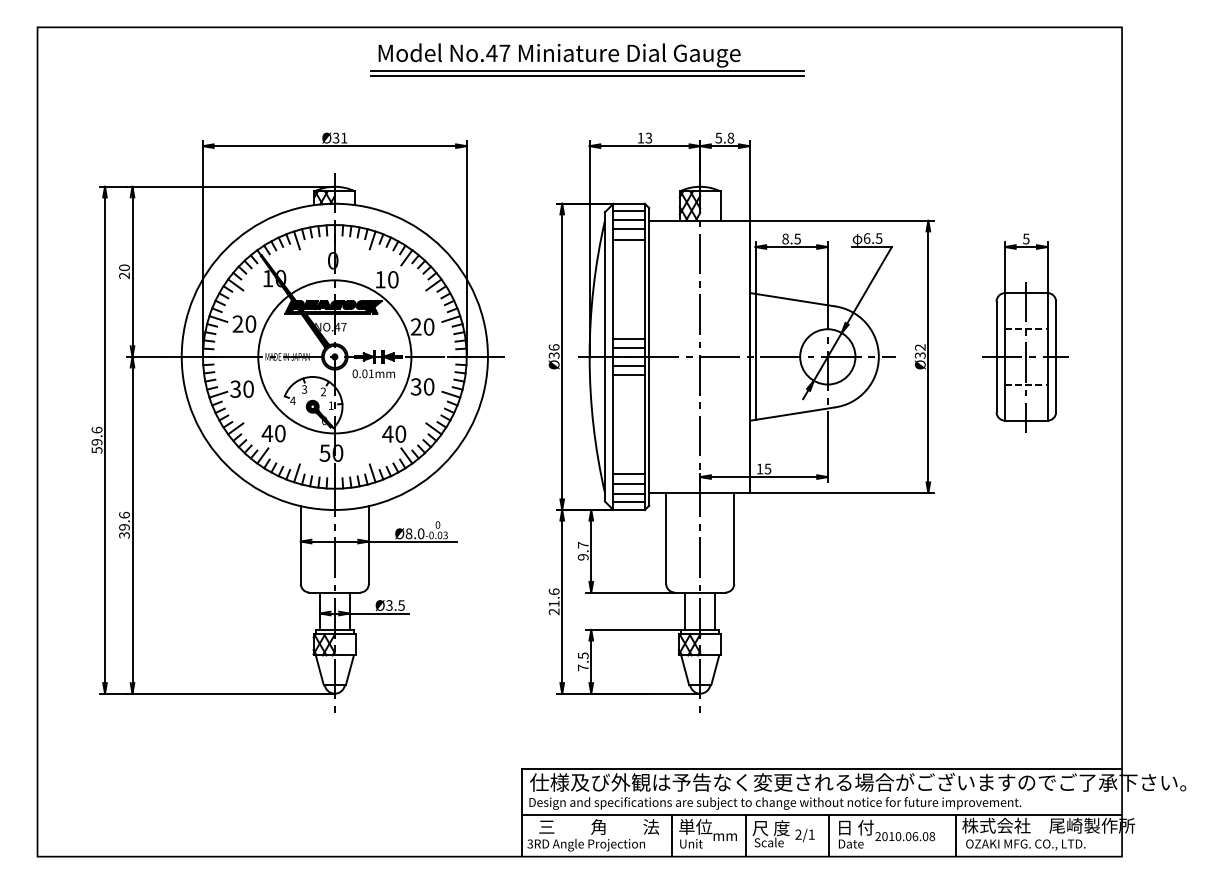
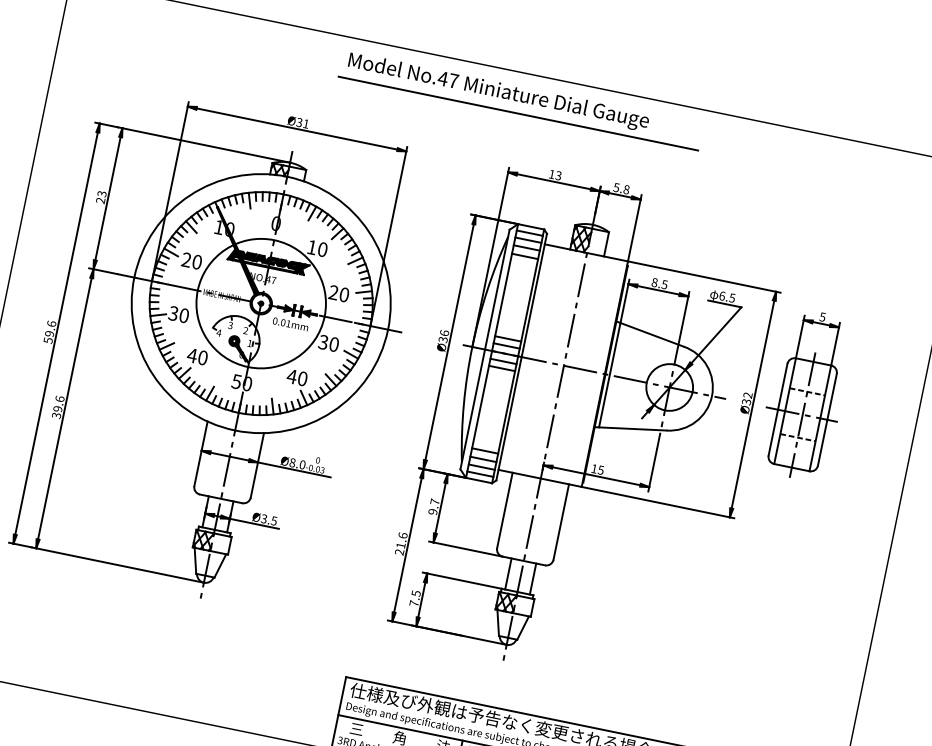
line: (587, 71) -> (519, 110), removed
text: (124, 267) -> (102, 193), 20 -> 23
part: (1025, 332) -> (806, 394), moved

